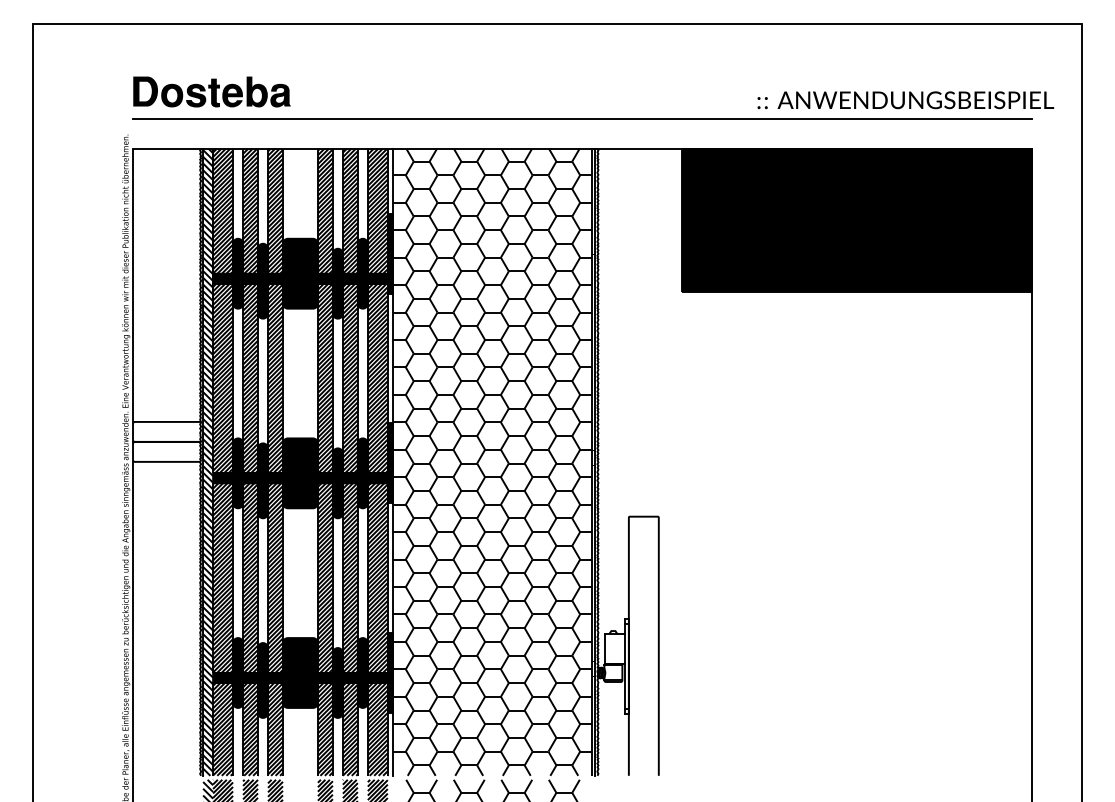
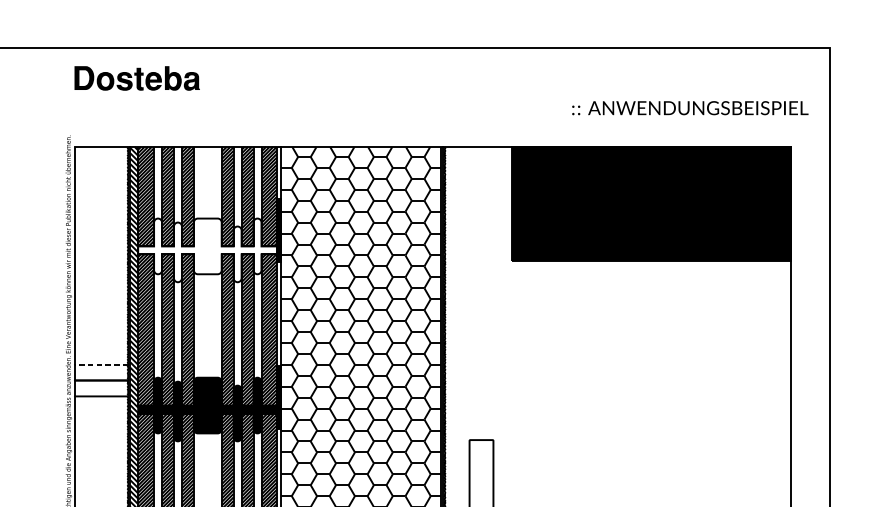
part: (211, 91) -> (136, 78), moved
line: (582, 119) -> (432, 123), removed
fill: (300, 278) -> (207, 250), removed
line: (166, 421) -> (101, 364), solid -> dashed

